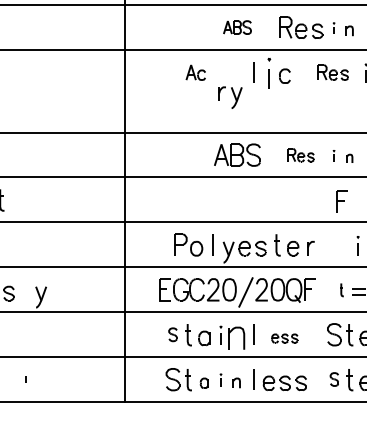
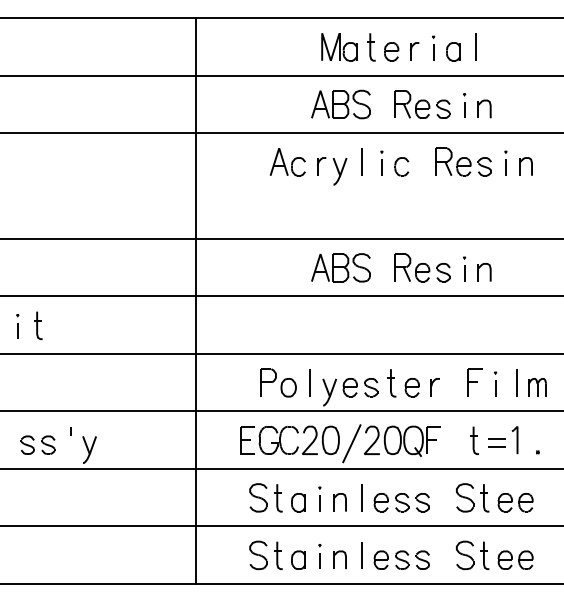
part: (237, 27) -> (340, 104), size x1.67
part: (333, 28) -> (464, 105), size x1.67
part: (349, 30) -> (484, 108), size x1.43
part: (195, 72) -> (287, 162), size x1.43
part: (269, 72) -> (381, 162), size x0.62
part: (333, 72) -> (463, 161), size x1.43
part: (230, 97) -> (332, 171), moved
part: (301, 154) -> (422, 267), size x1.67
part: (333, 155) -> (464, 268), size x1.67
part: (349, 158) -> (484, 272), size x1.67
part: (341, 201) -> (474, 382), moved
part: (341, 289) -> (474, 440), size x1.67
part: (173, 334) -> (258, 497), size x1.67
part: (236, 338) -> (339, 502), size x0.62
part: (284, 338) -> (401, 502), size x1.67
part: (334, 378) -> (465, 554), size x1.67
line: (26, 379) -> (70, 431), moved
part: (220, 380) -> (319, 556), size x1.43
part: (204, 382) -> (298, 559), size x1.43
part: (236, 382) -> (339, 559), size x1.43

